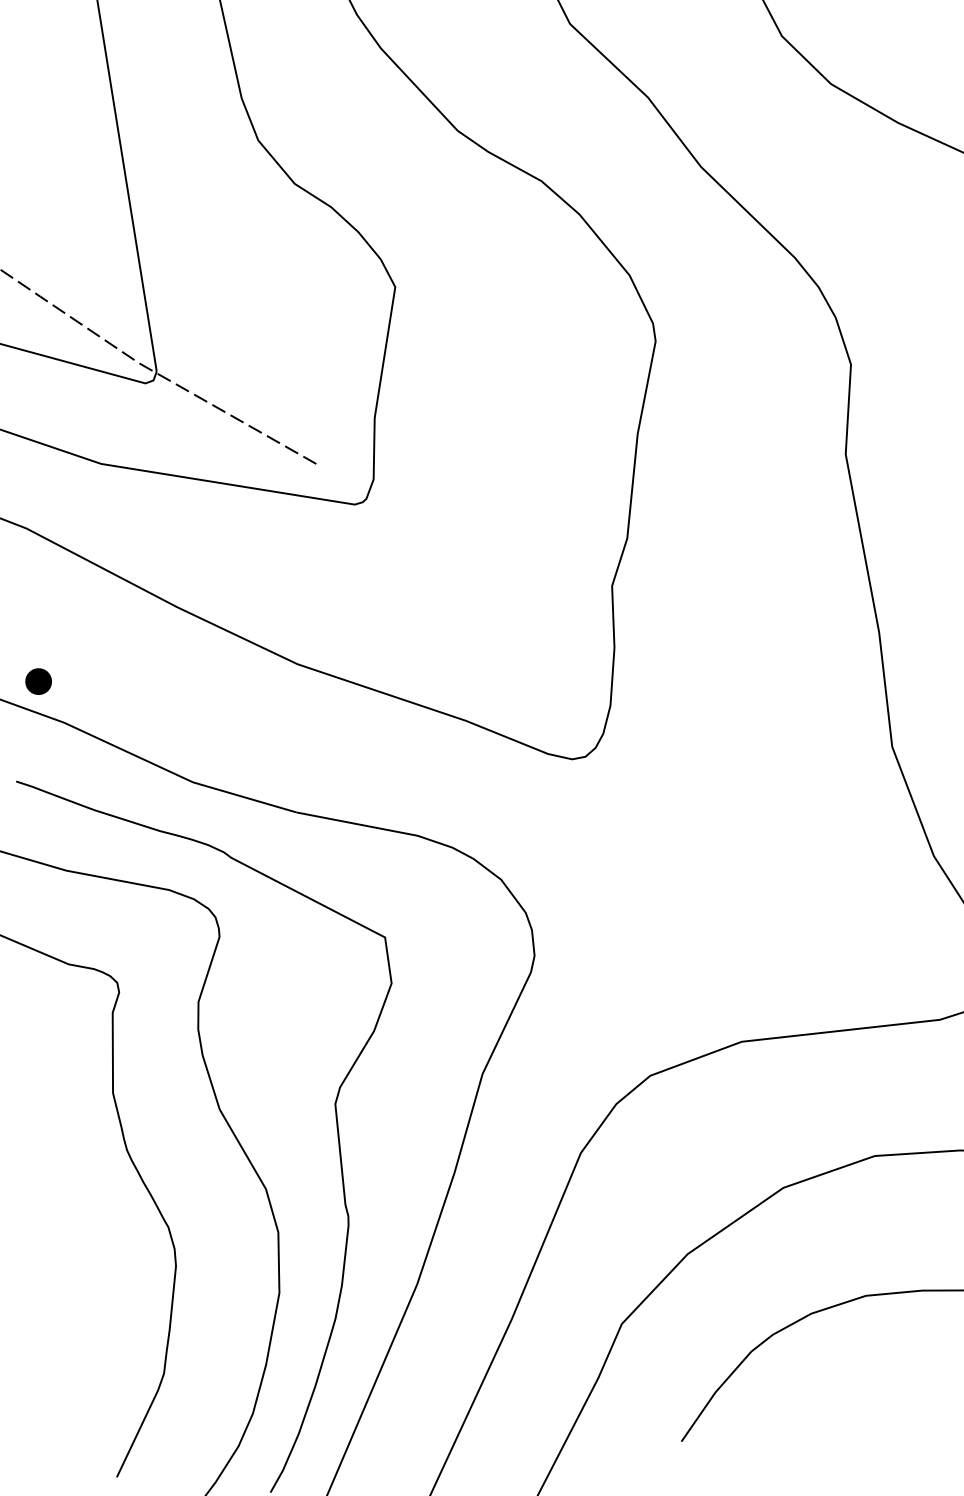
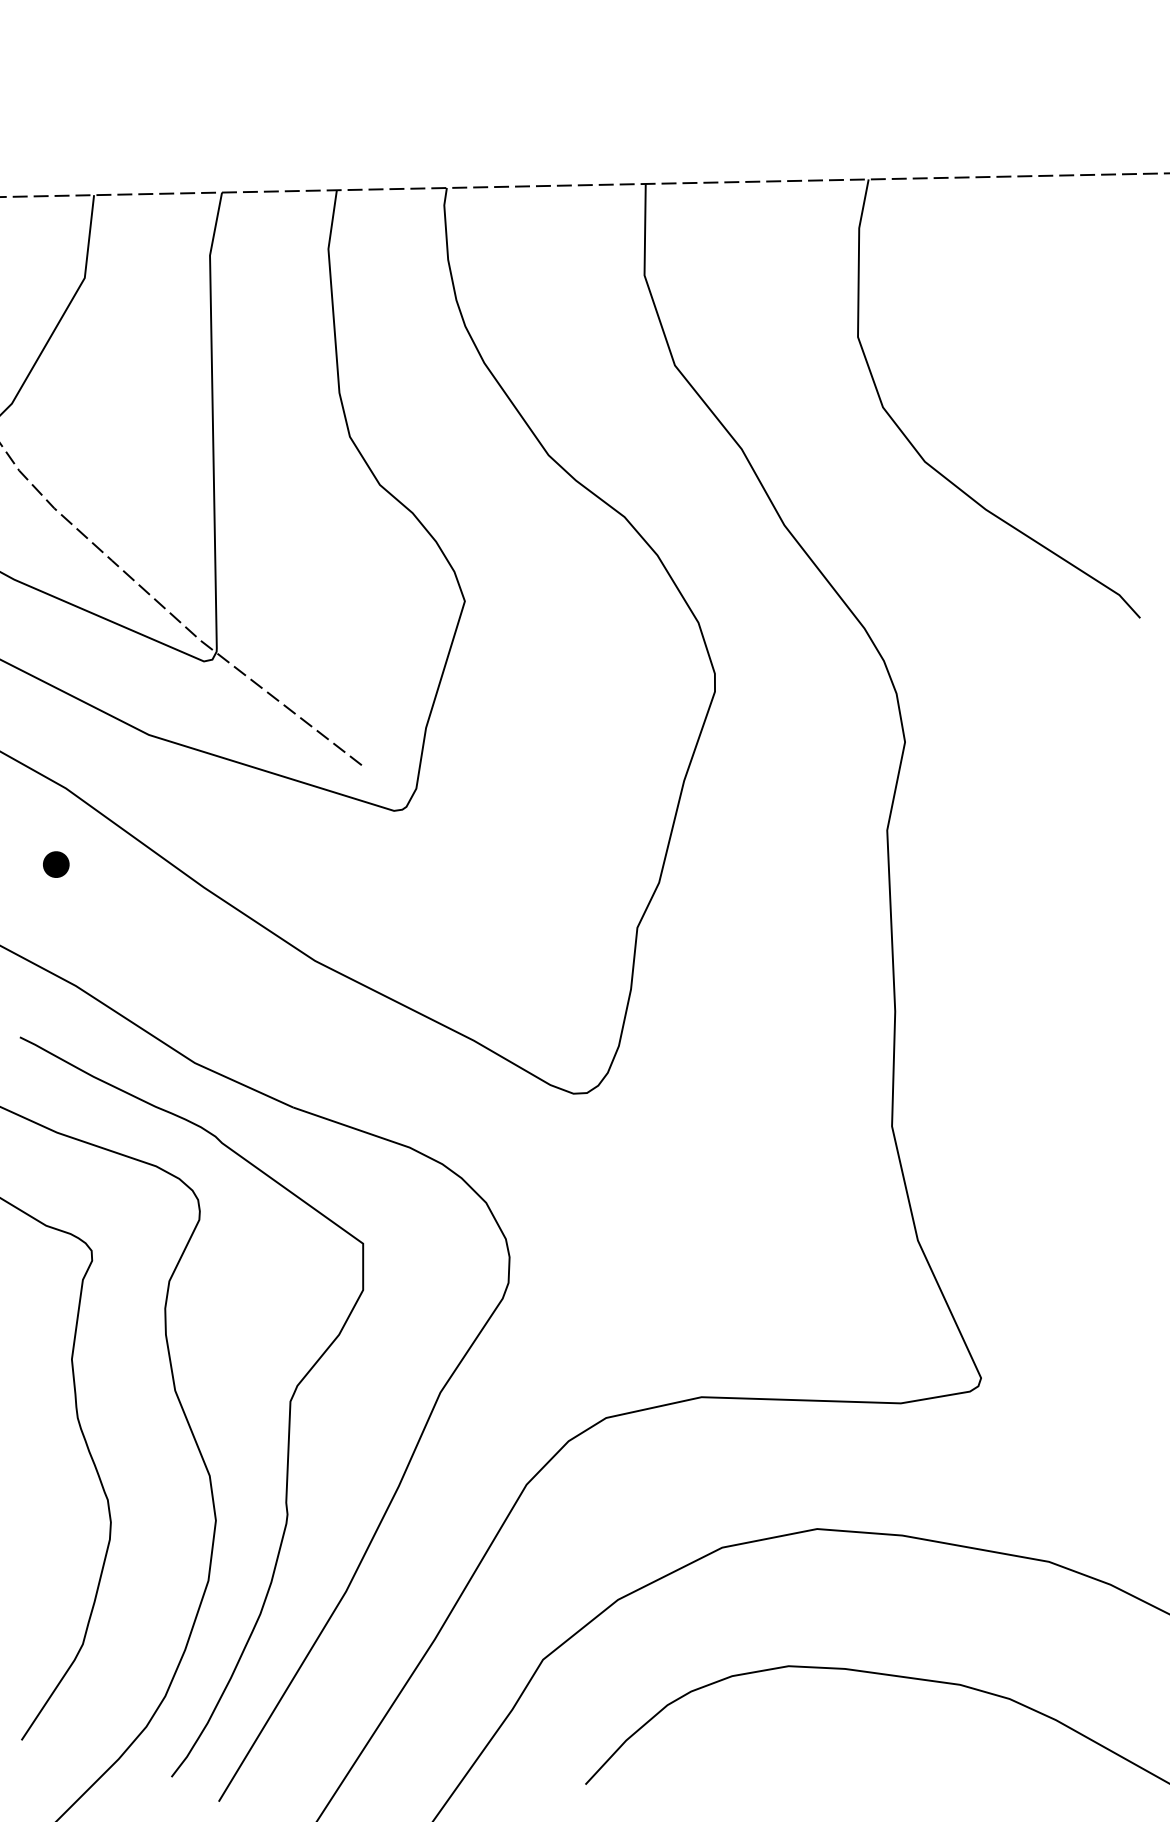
part: (38, 681) -> (56, 864), moved

